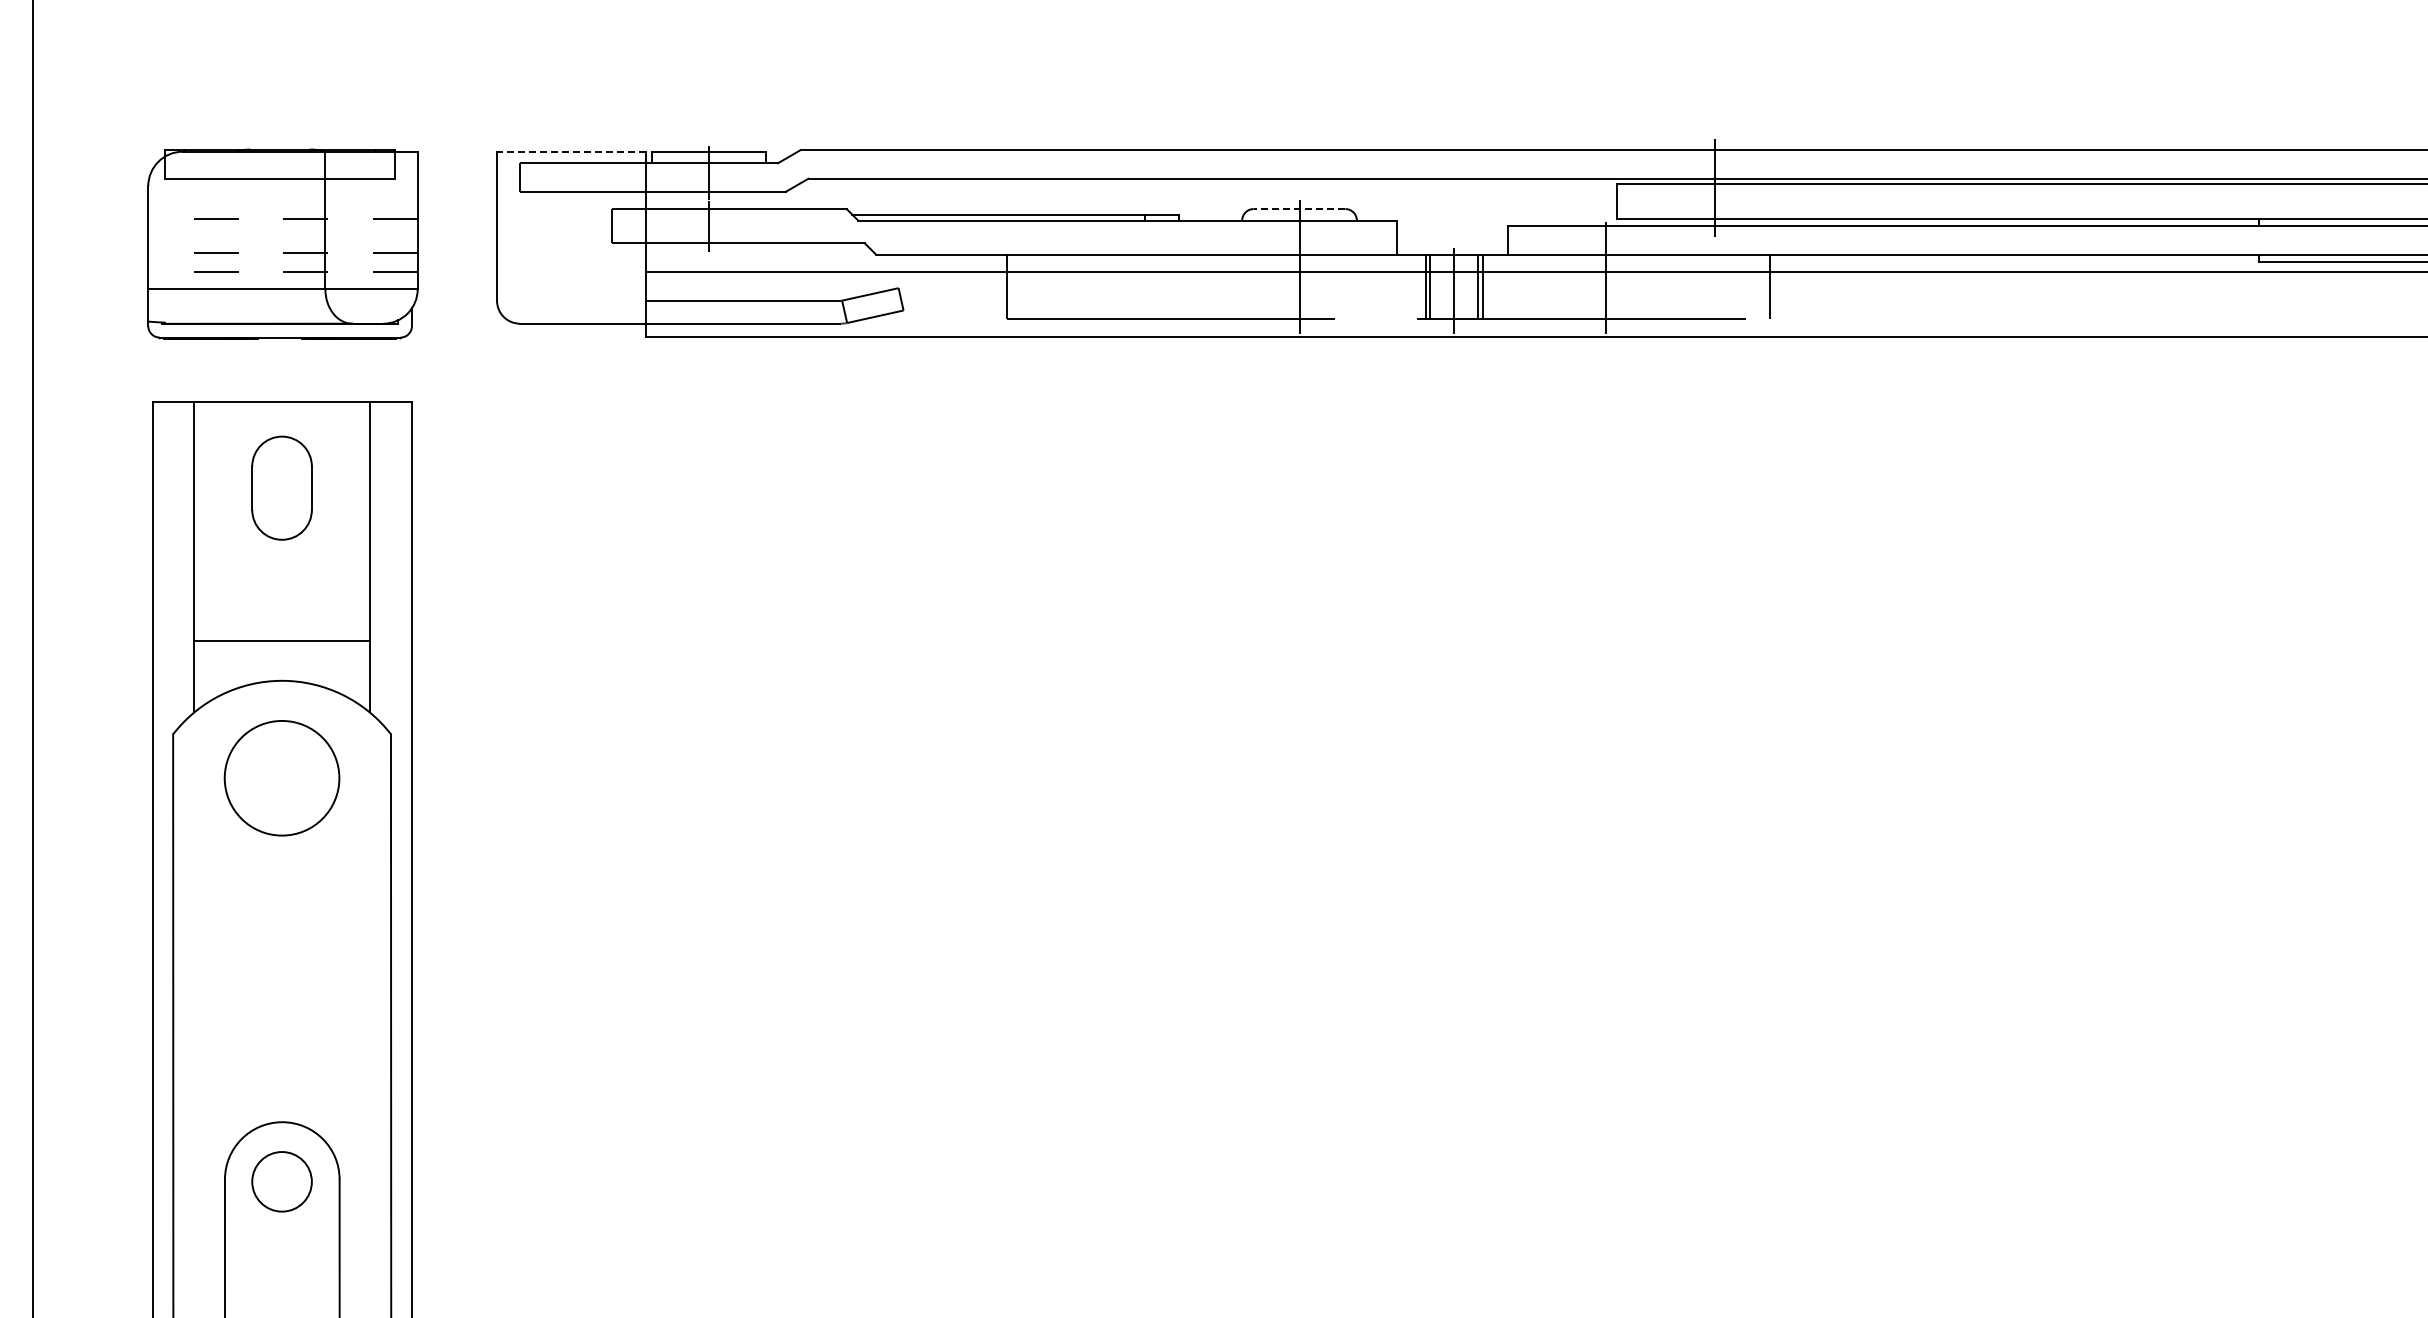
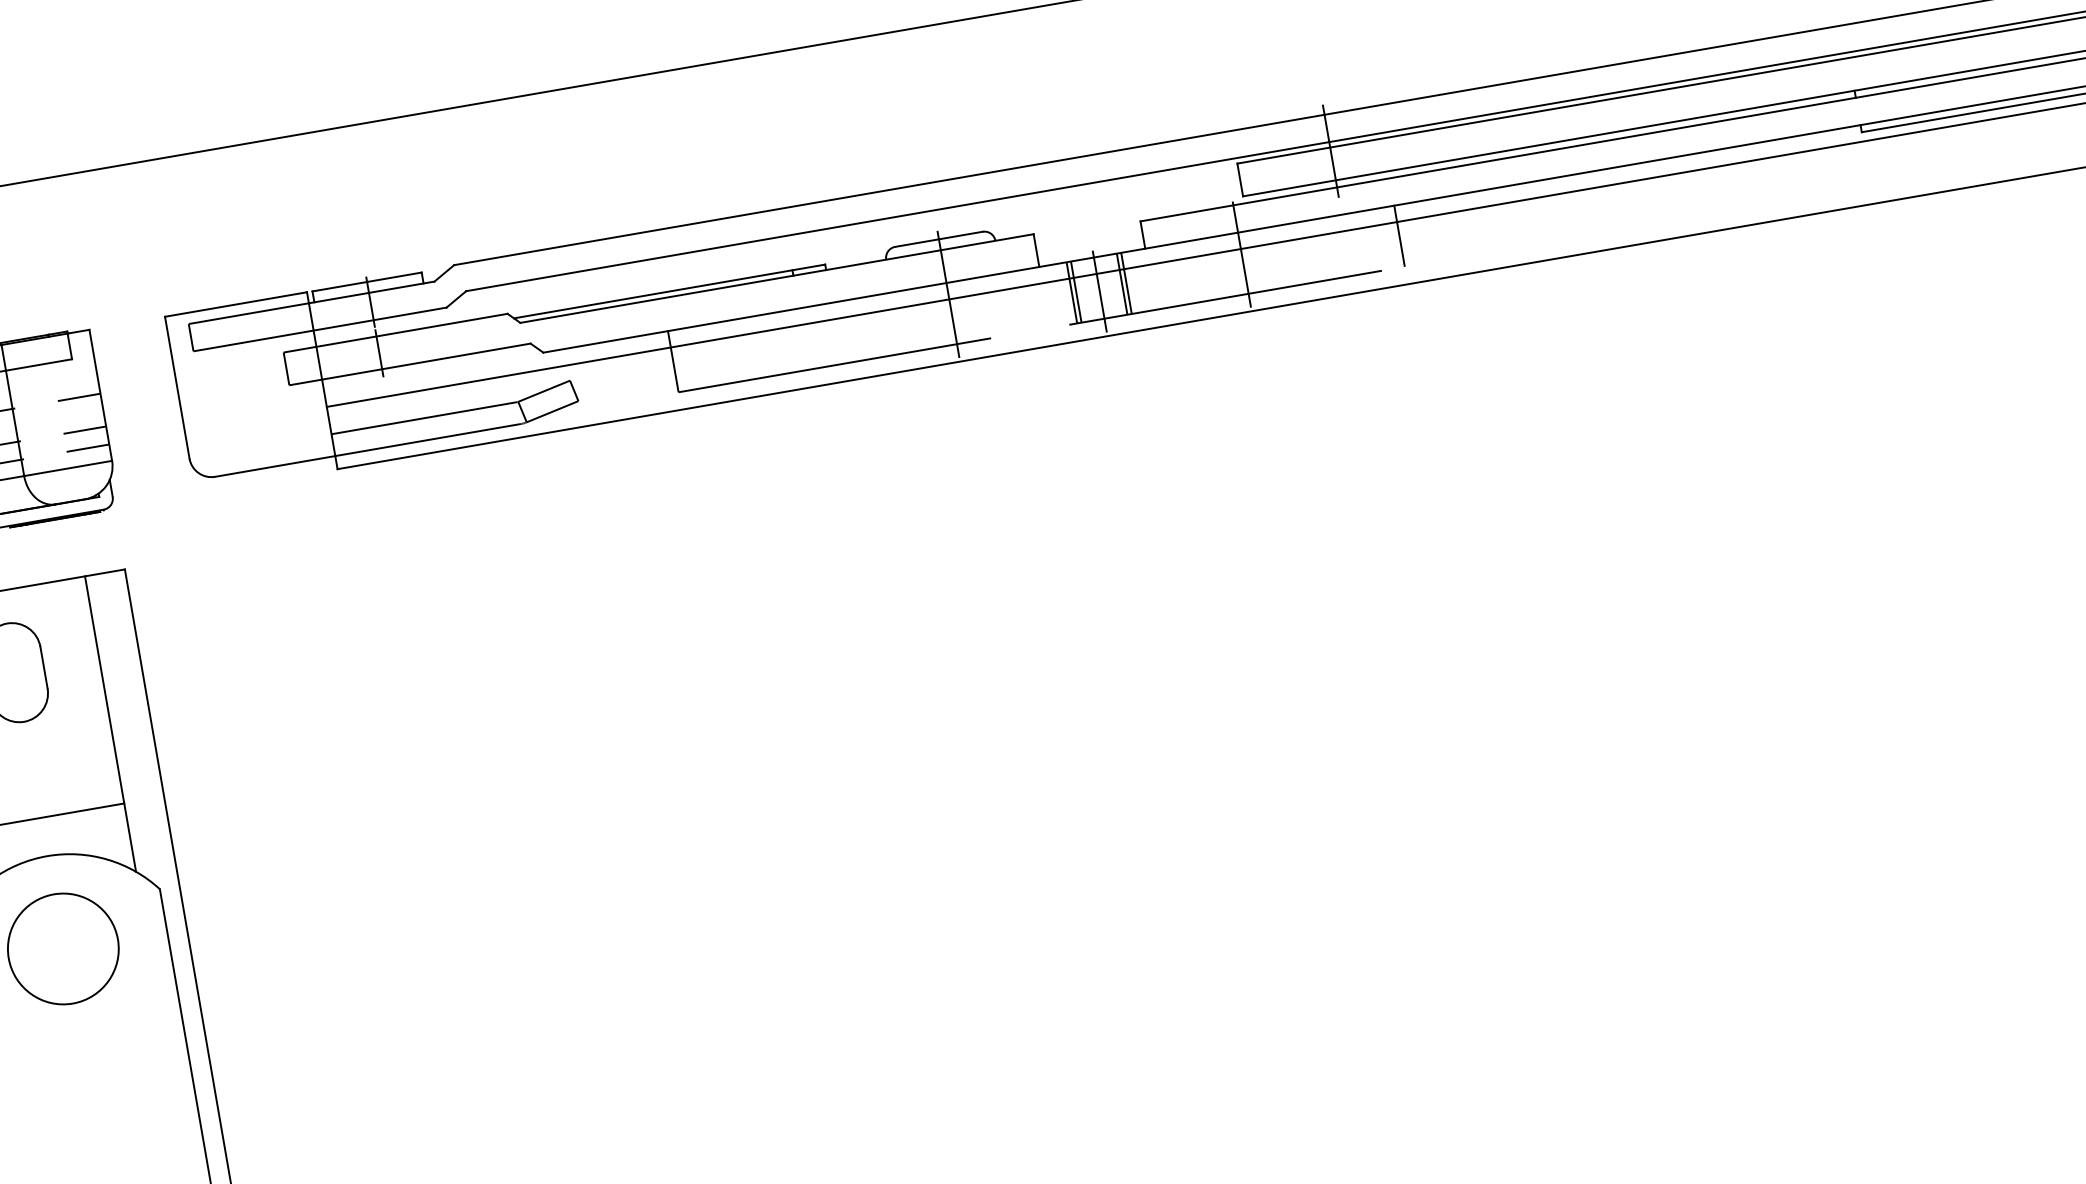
line: (571, 151) -> (235, 304), dashed -> solid
line: (1299, 209) -> (938, 239), dashed -> solid

